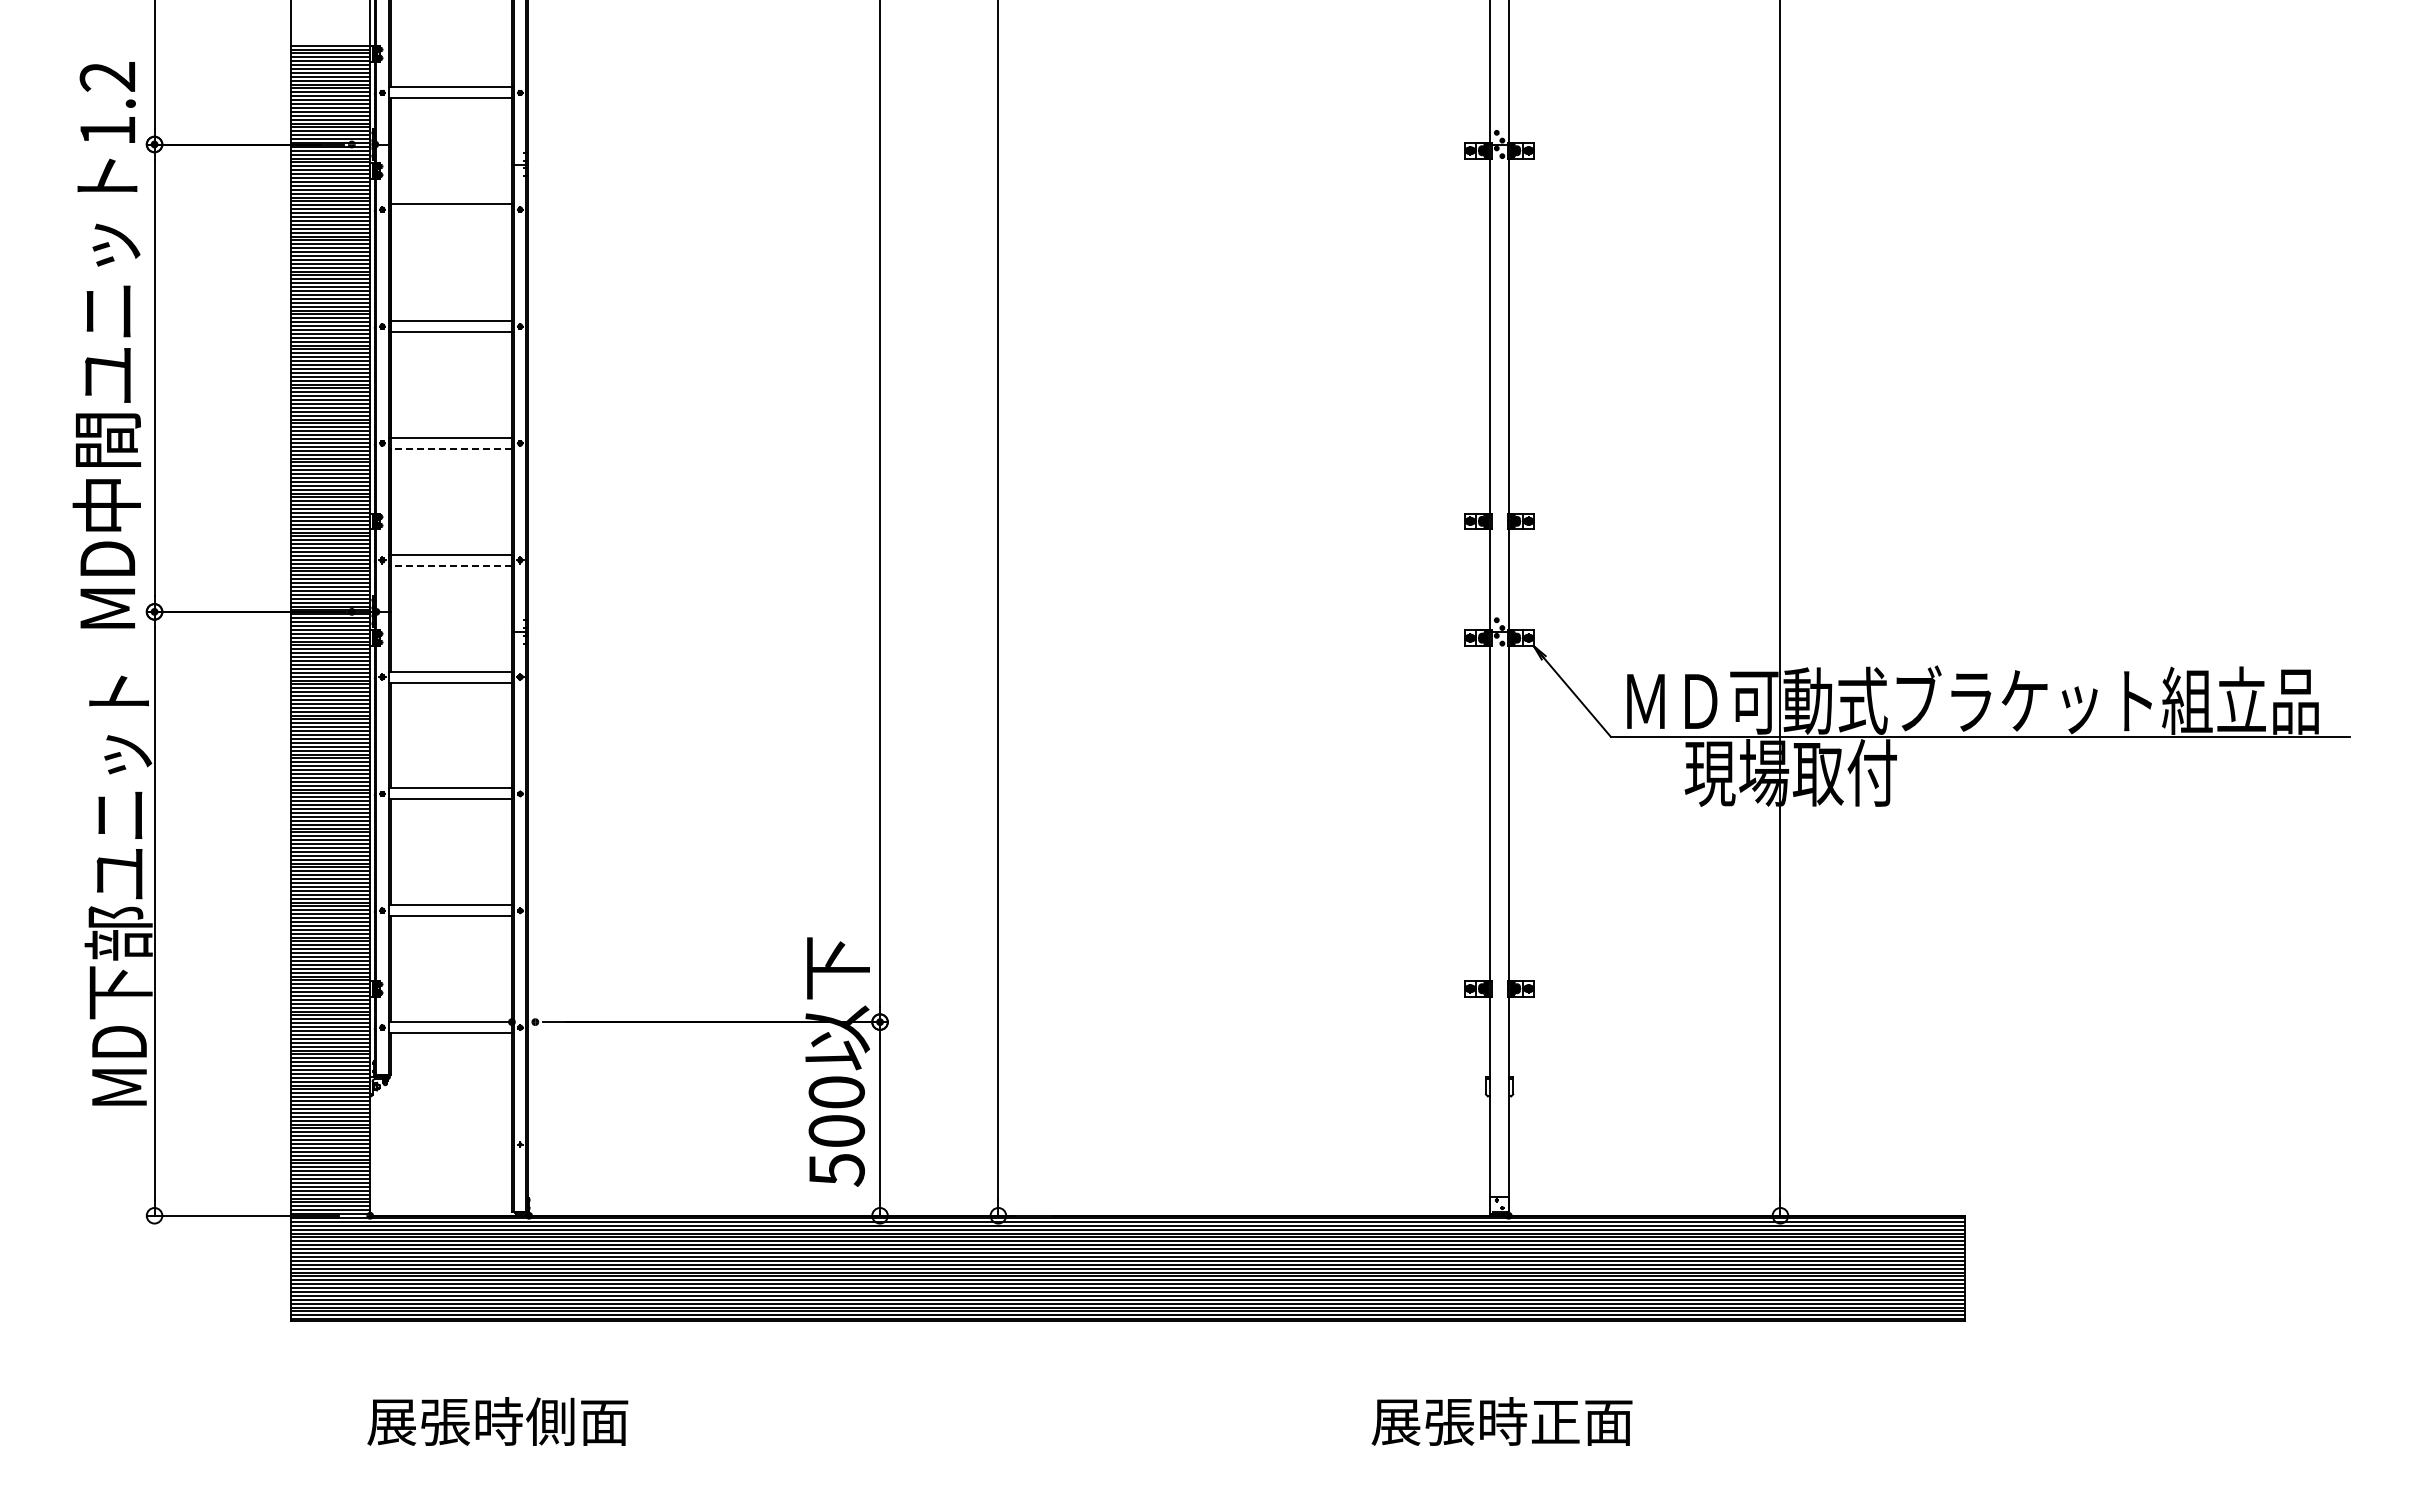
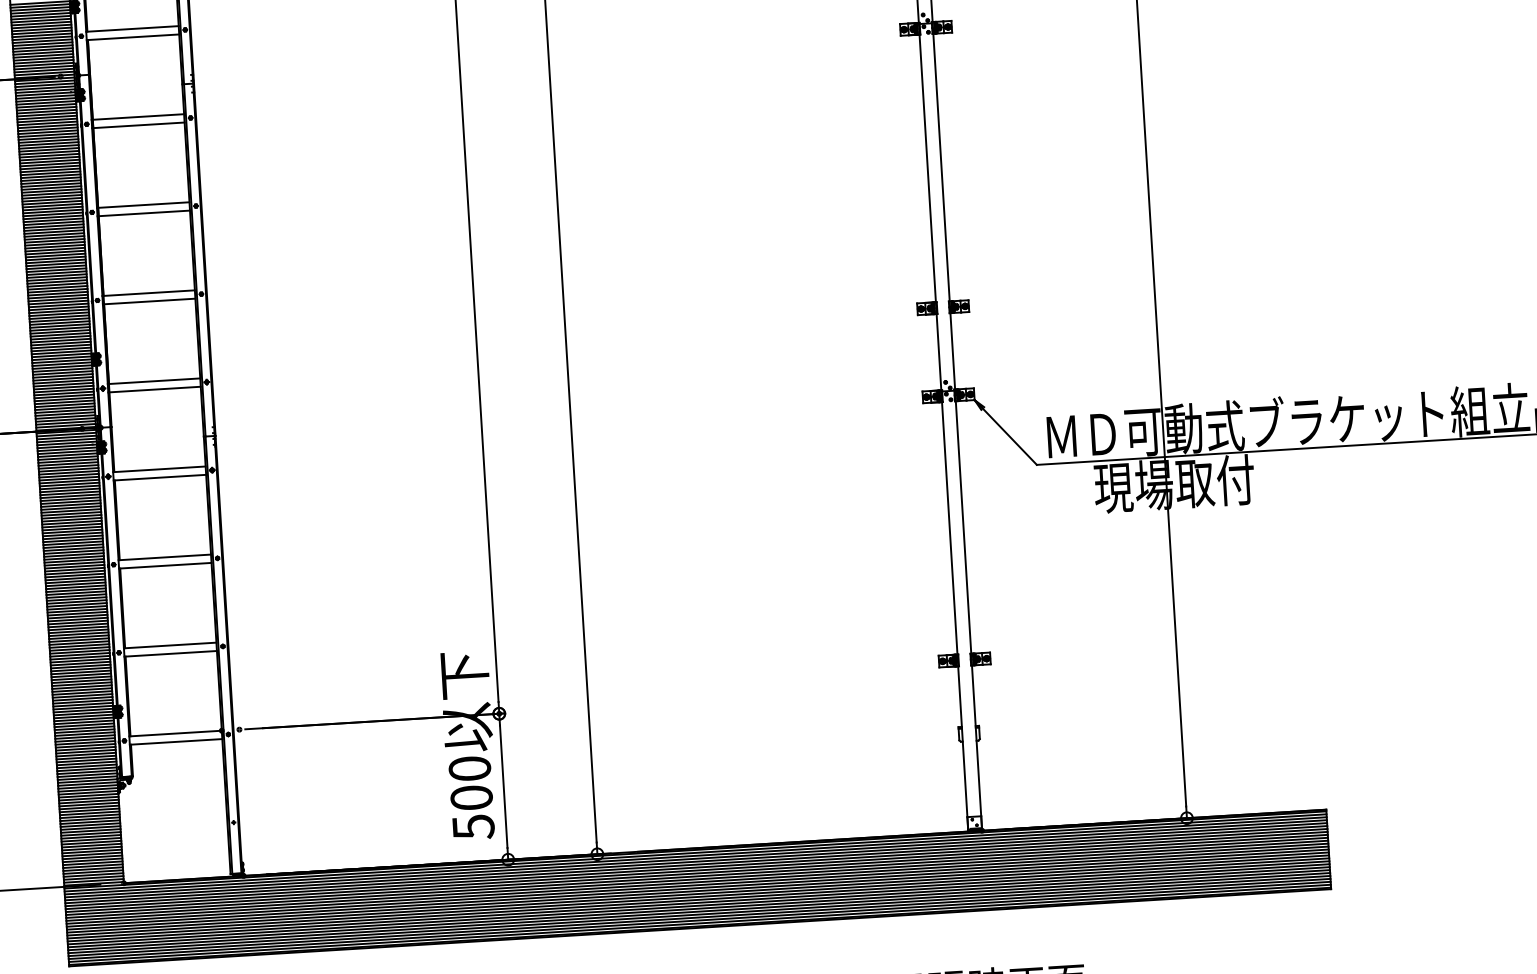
line: (450, 215) -> (138, 125), added
line: (450, 448) -> (149, 301), dashed -> solid
line: (450, 565) -> (154, 389), dashed -> solid

